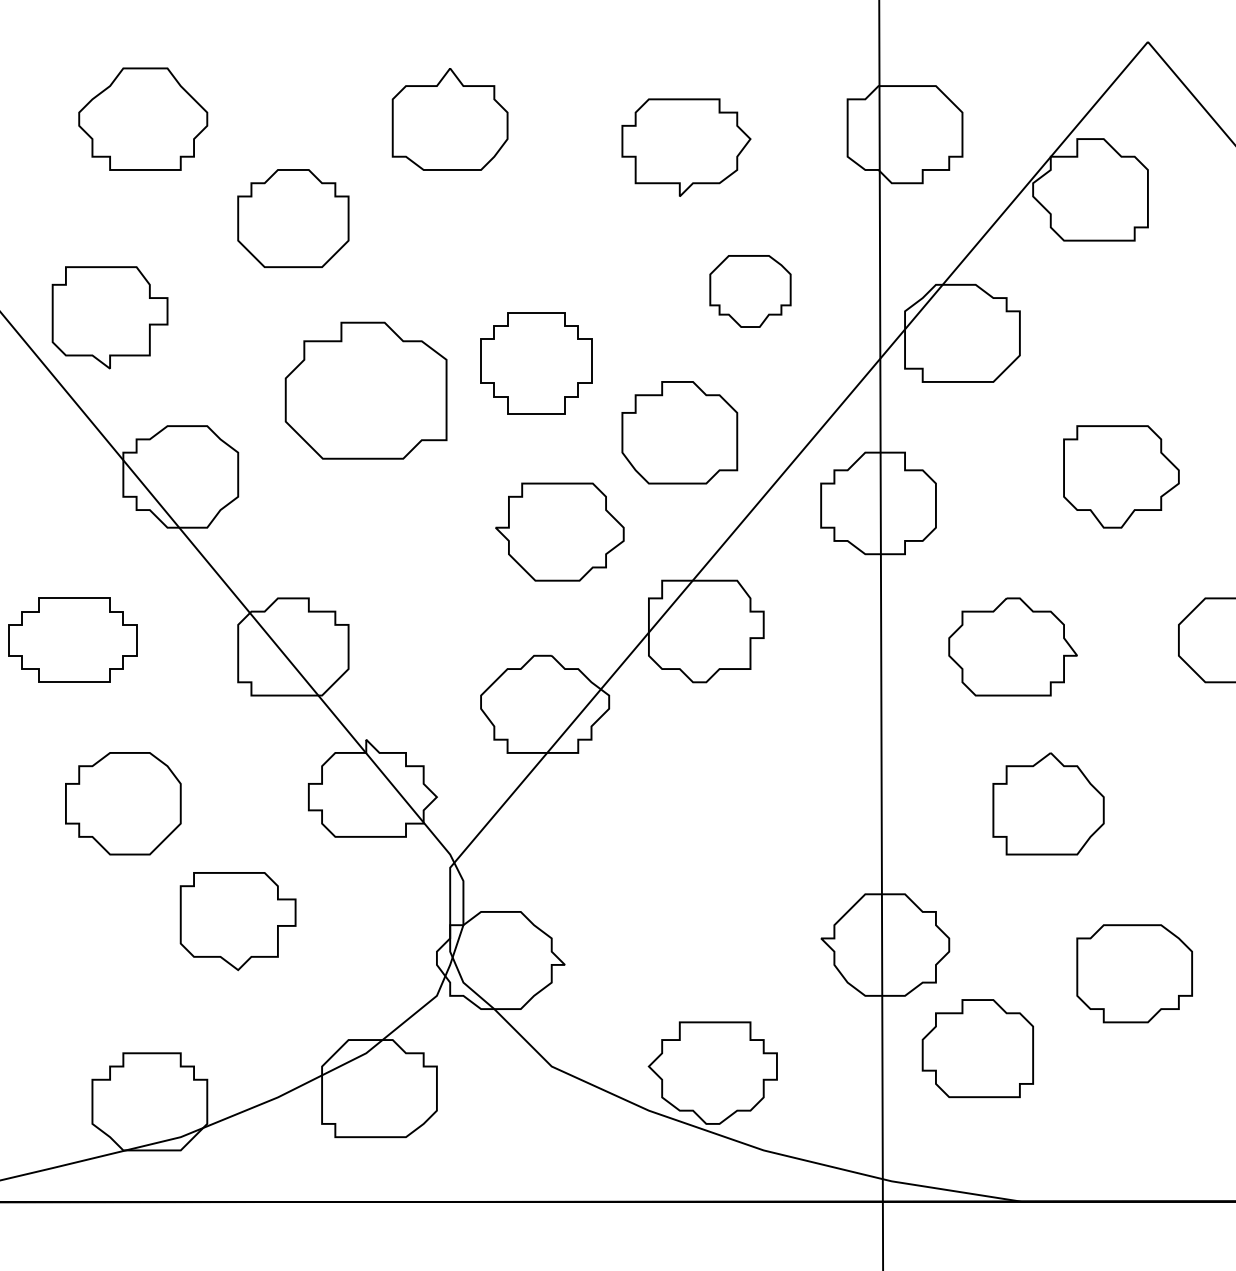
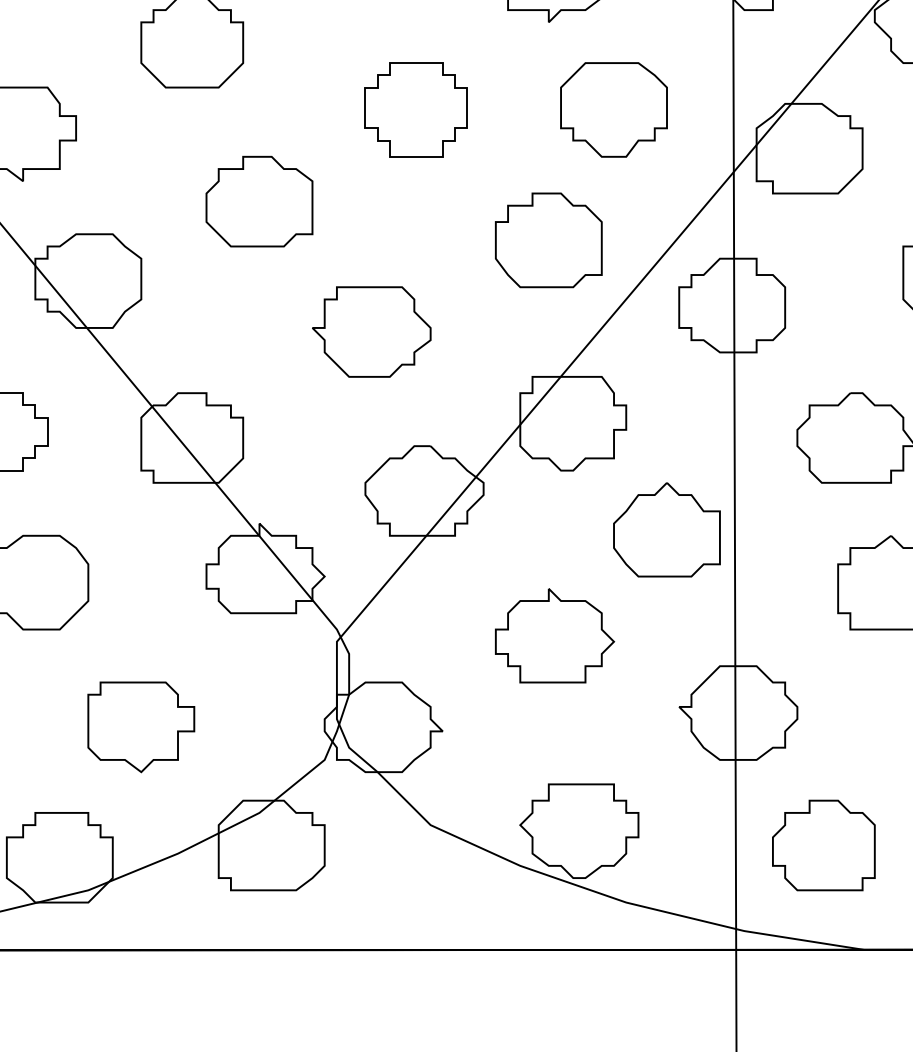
part: (750, 291) -> (614, 110), size x1.43
part: (536, 363) -> (416, 110), moved
part: (366, 390) -> (259, 201), size x0.71
part: (559, 531) -> (371, 331), moved
part: (807, 746) -> (666, 529), added
part: (686, 861) -> (554, 635), added
part: (237, 921) -> (140, 727), moved
part: (977, 1048) -> (823, 845), moved

